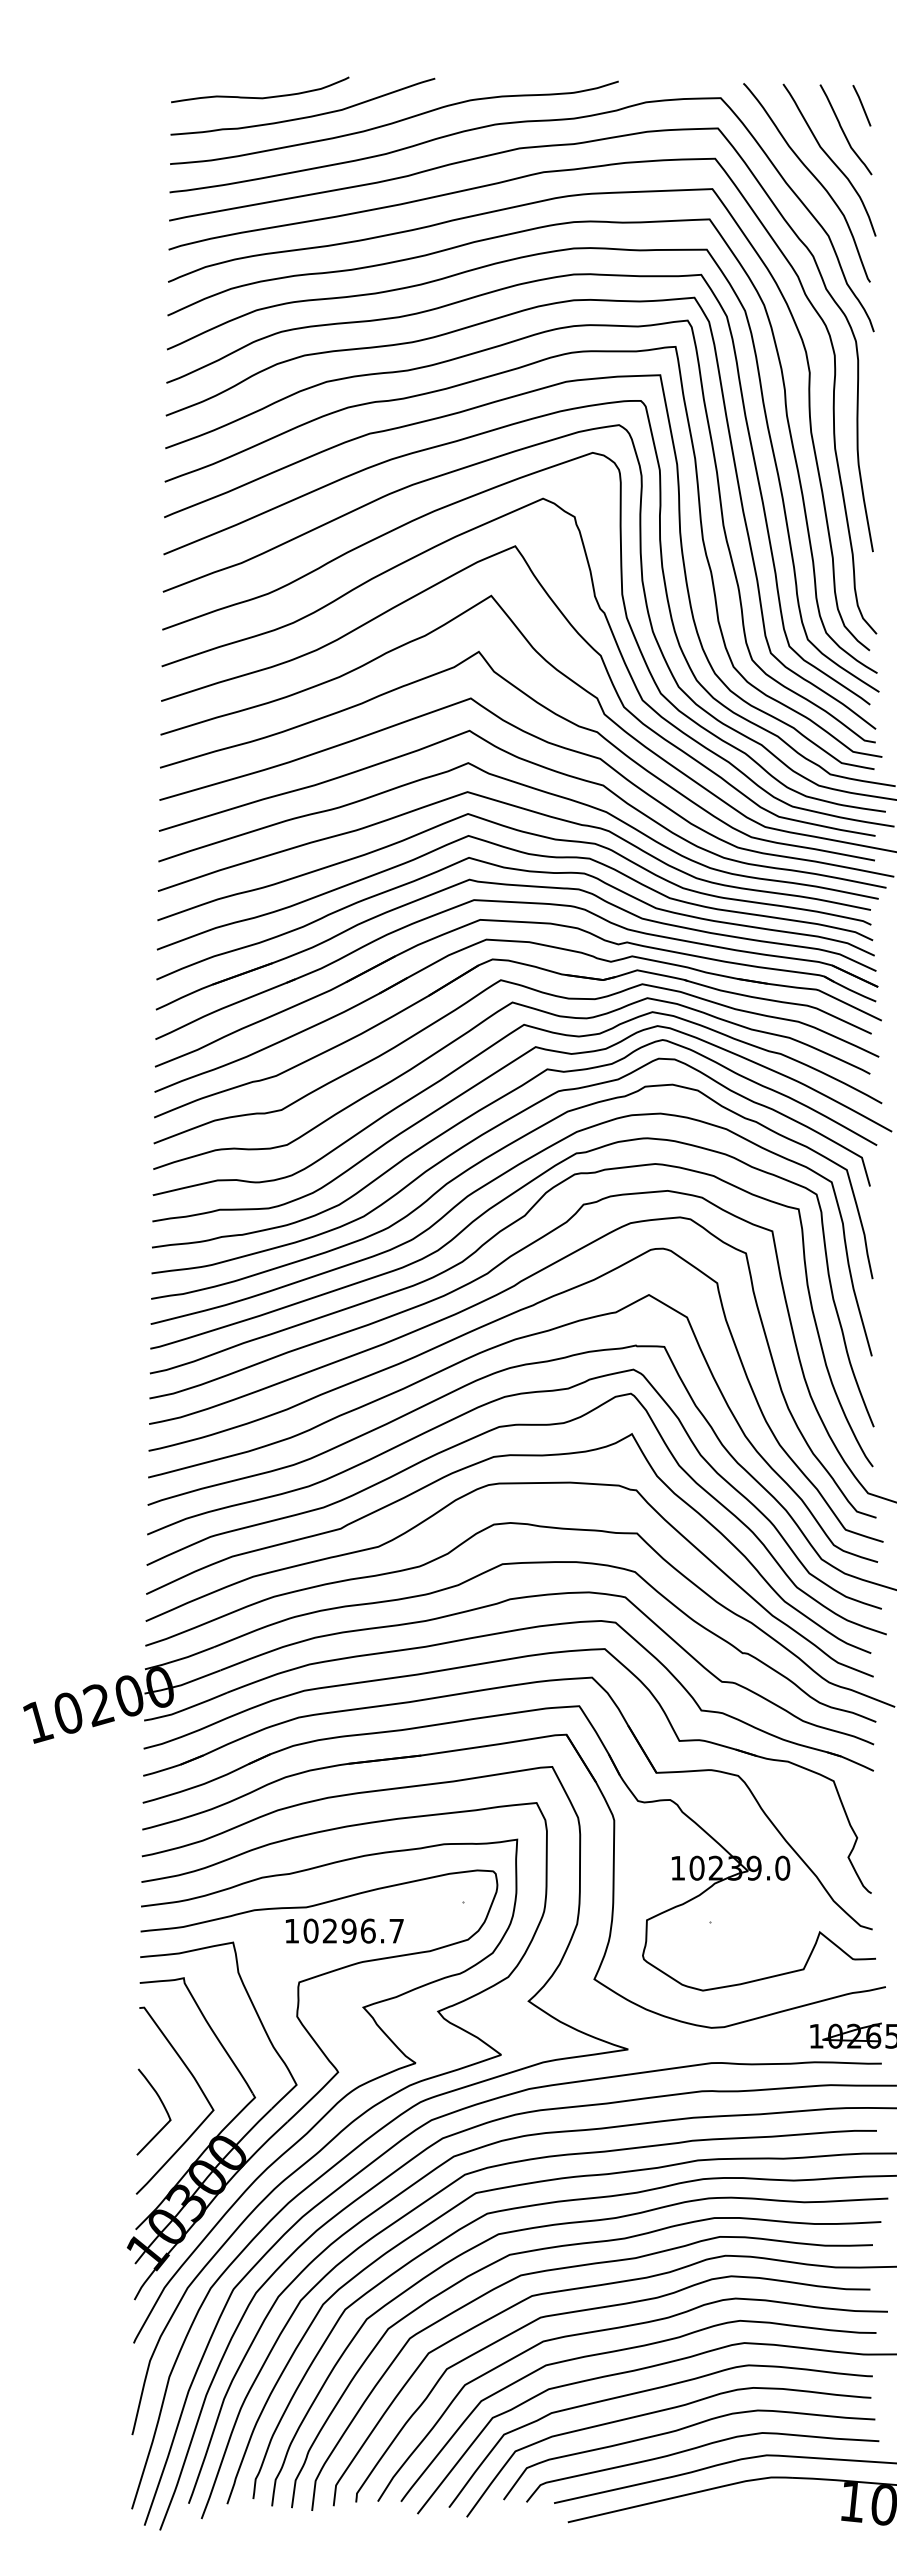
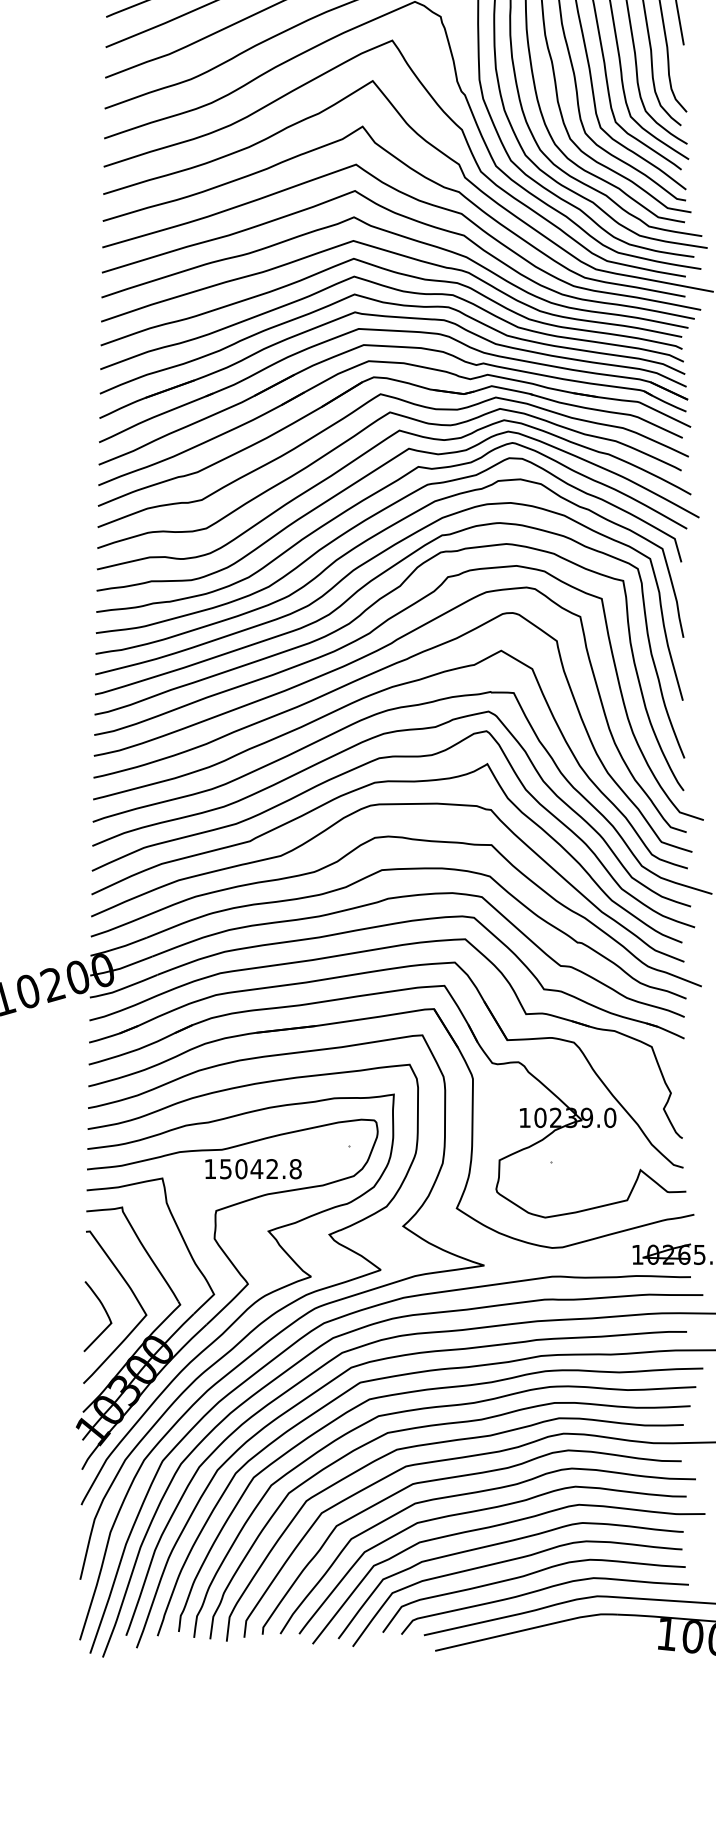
text: (353, 1930) -> (260, 1168), 10296.7 -> 15042.8

